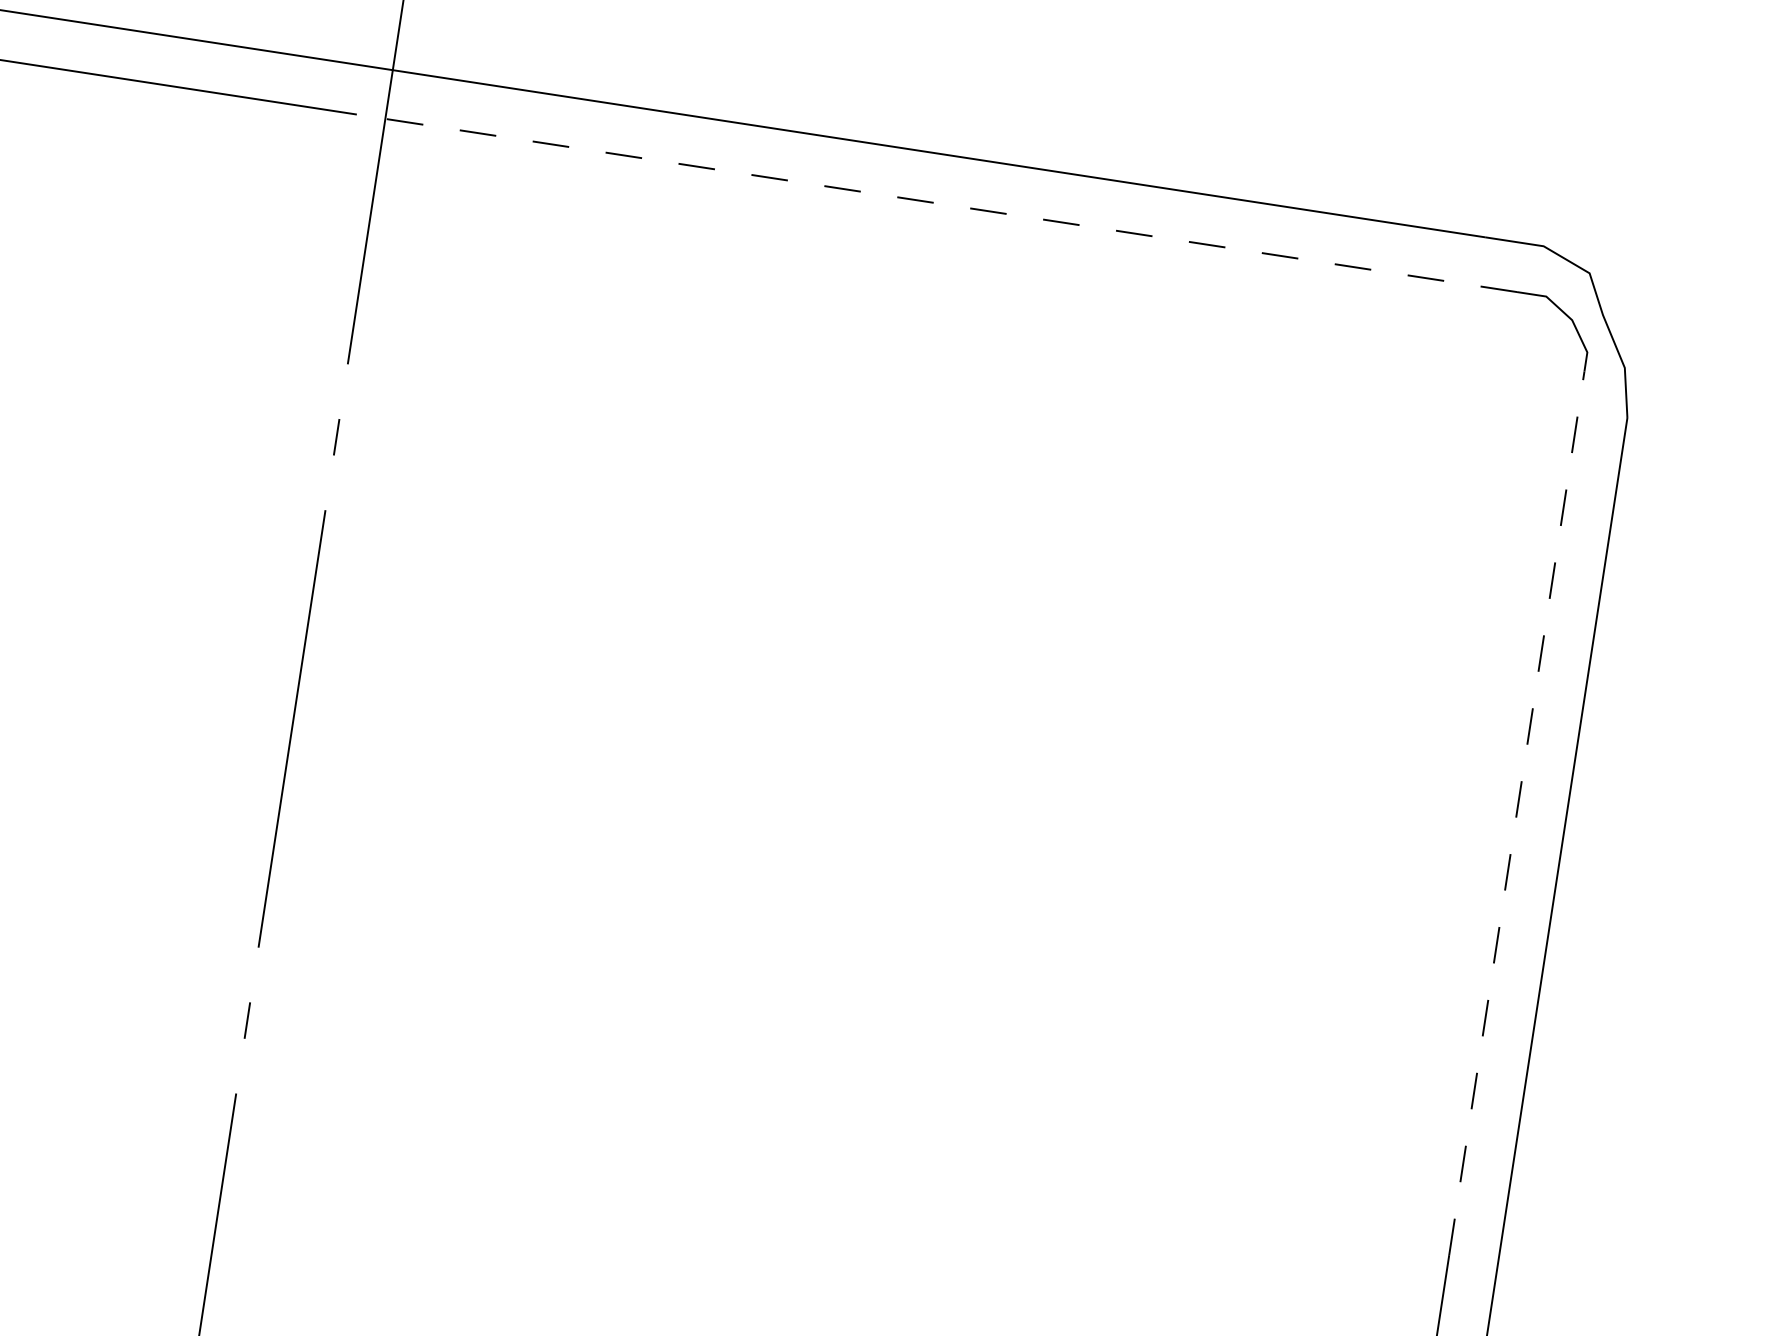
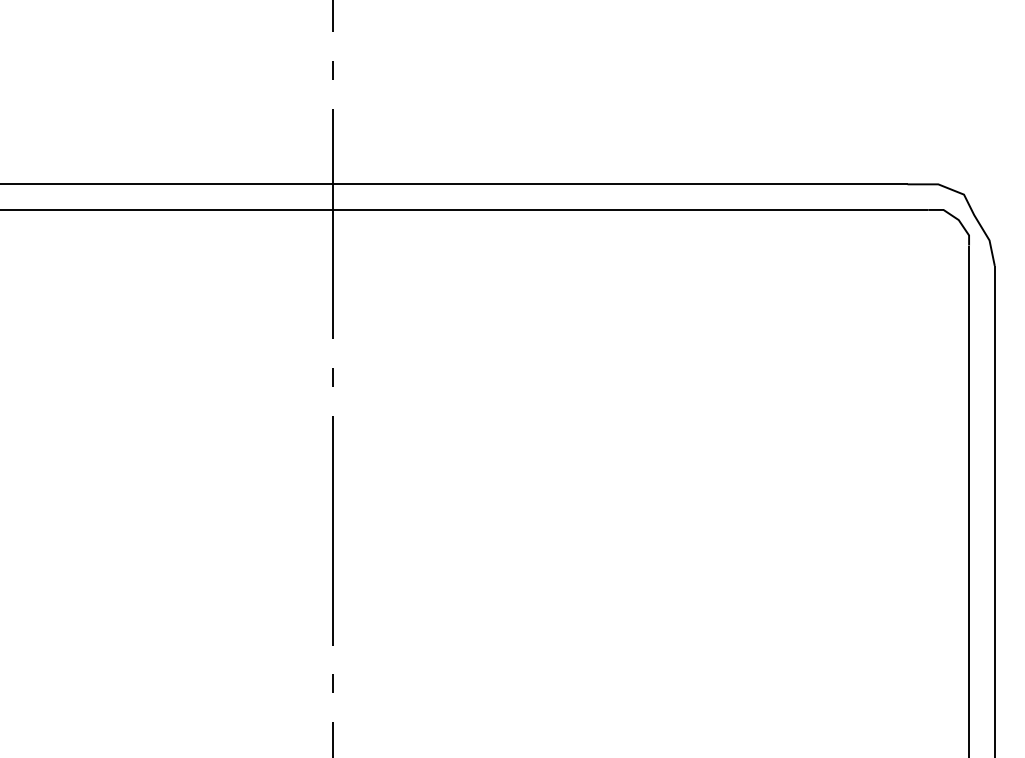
line: (937, 202) -> (623, 209), dashed -> solid
line: (1517, 813) -> (969, 477), dashed -> solid

